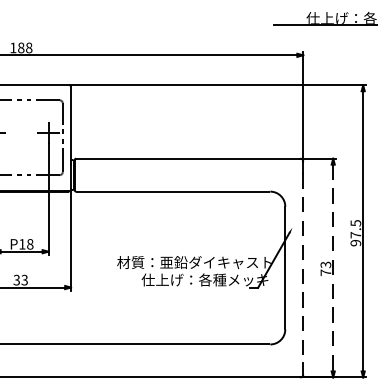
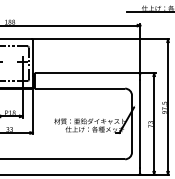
line: (303, 267) -> (140, 123), dashed -> solid
line: (333, 267) -> (154, 123), dashed -> solid

